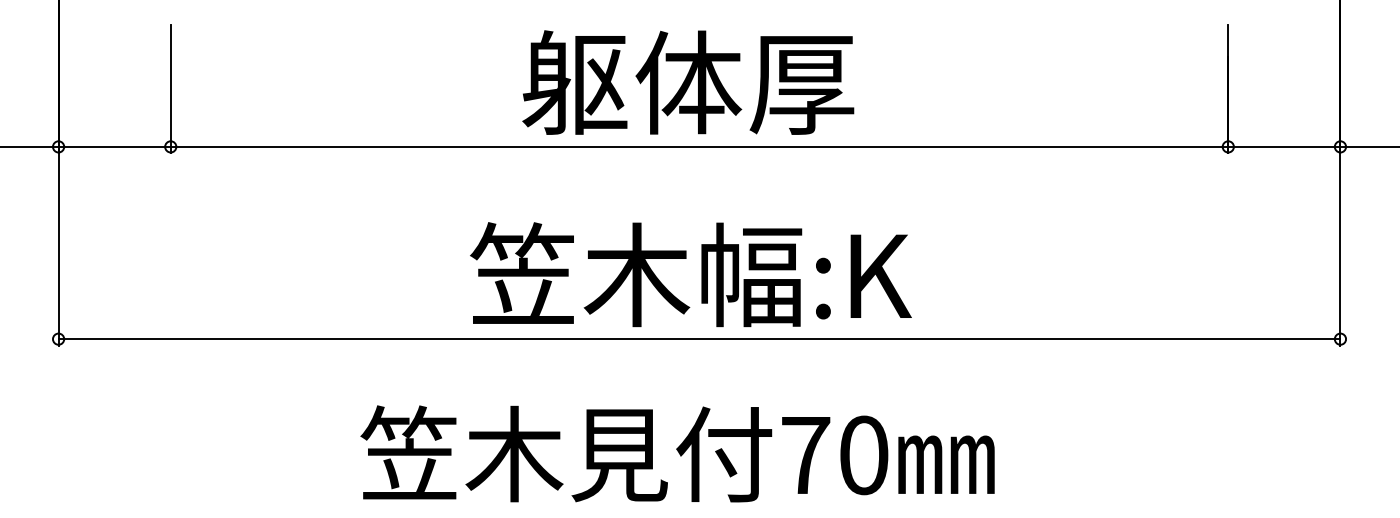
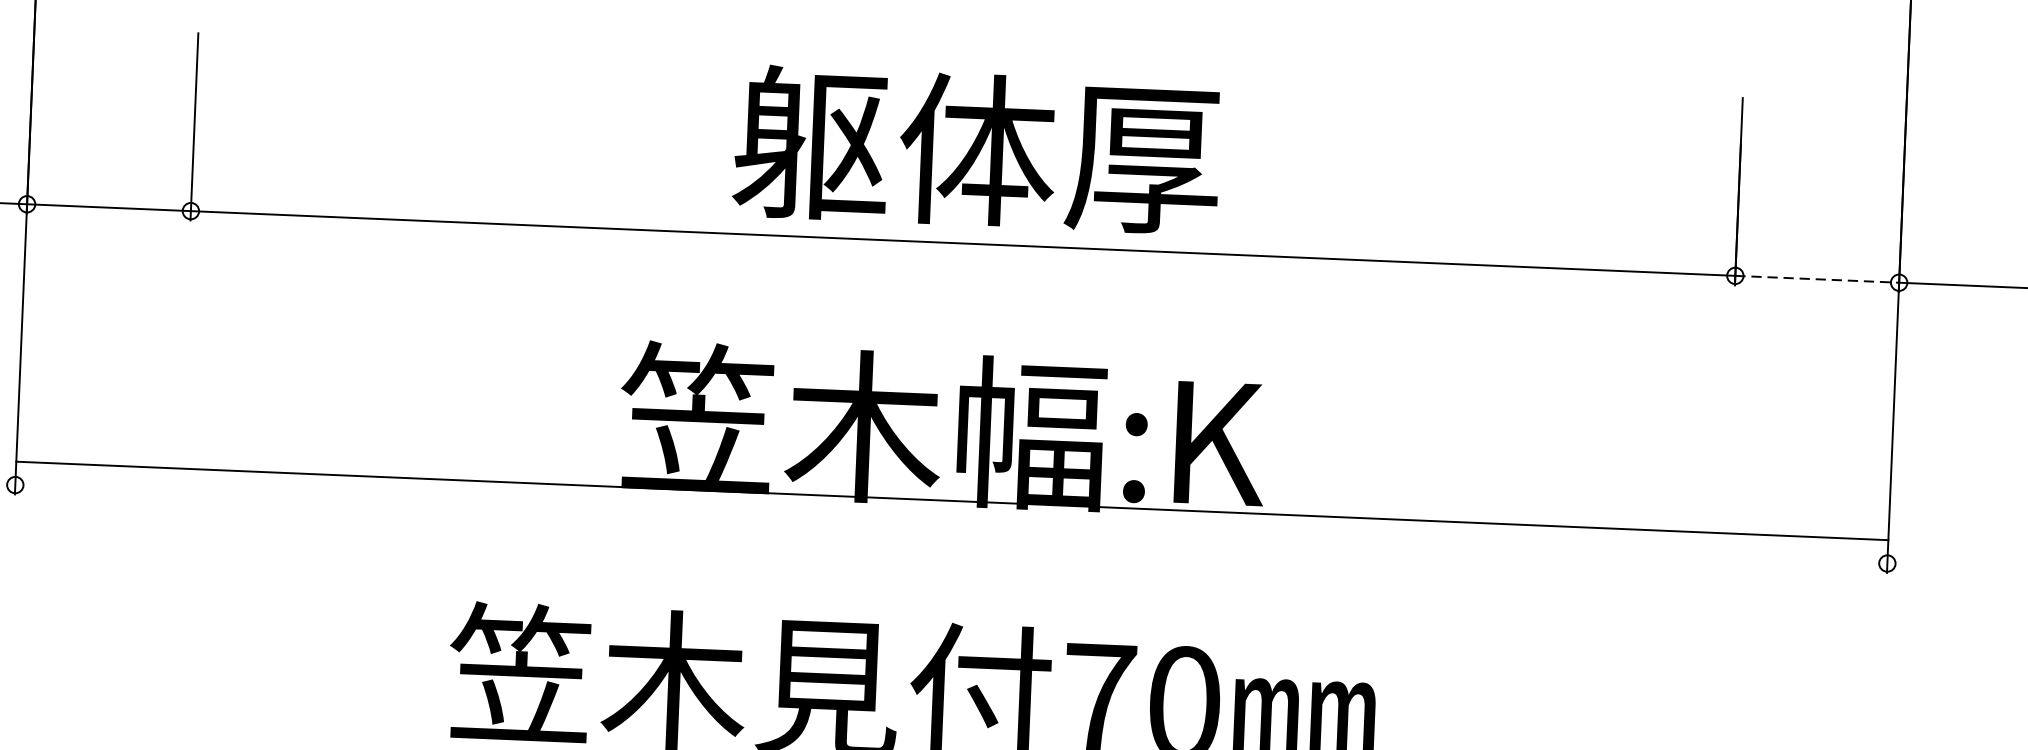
text: (688, 82) -> (977, 149), moved
line: (1284, 146) -> (1817, 278), solid -> dashed
line: (699, 339) -> (952, 501), moved

